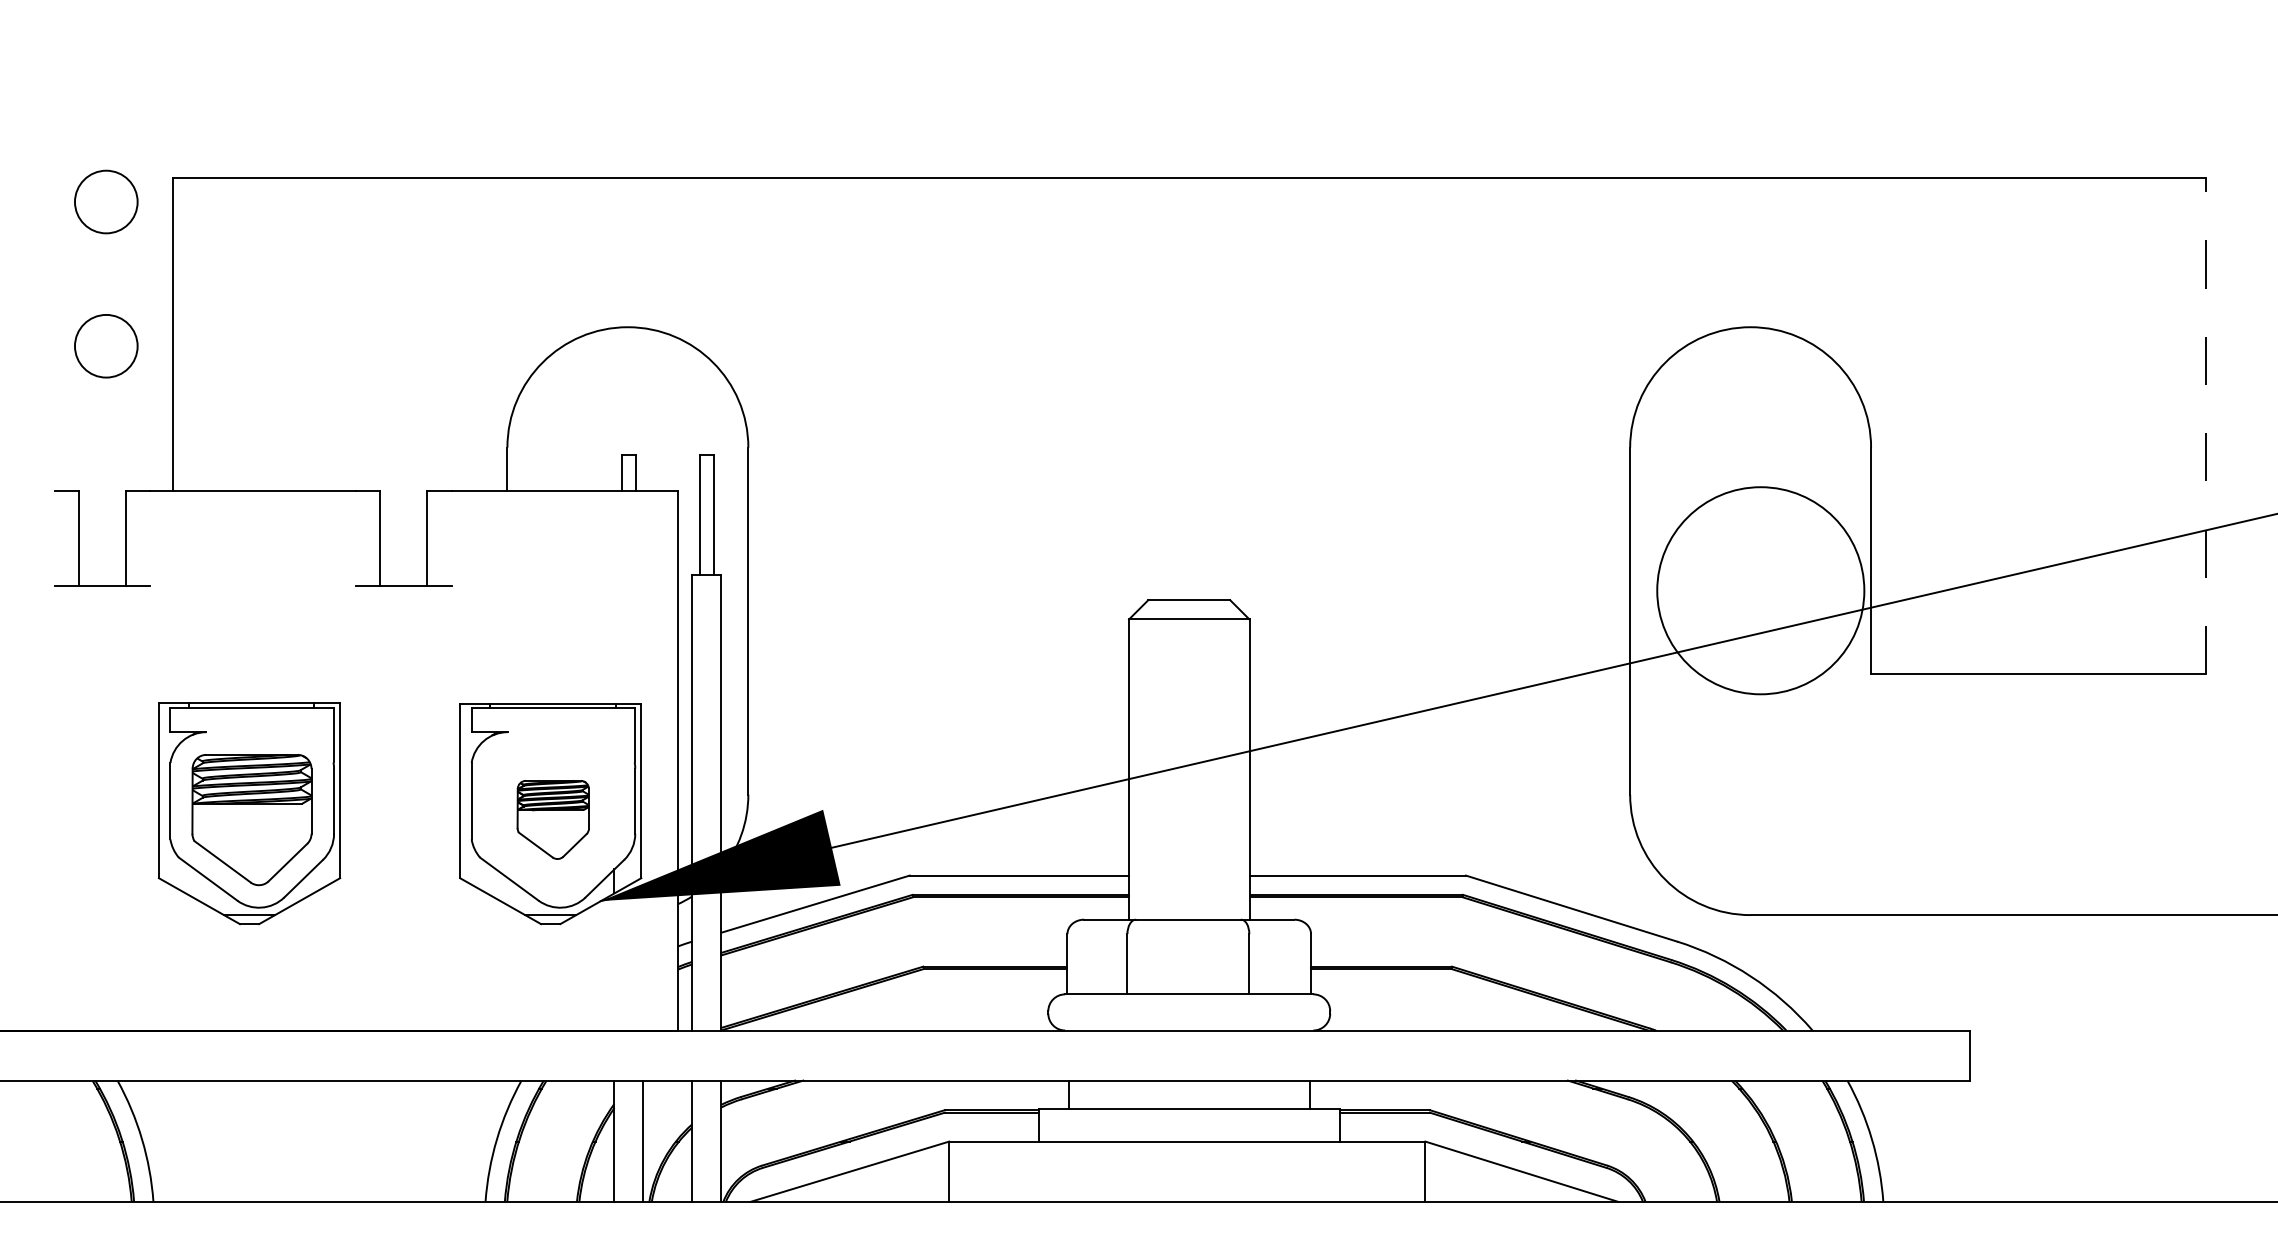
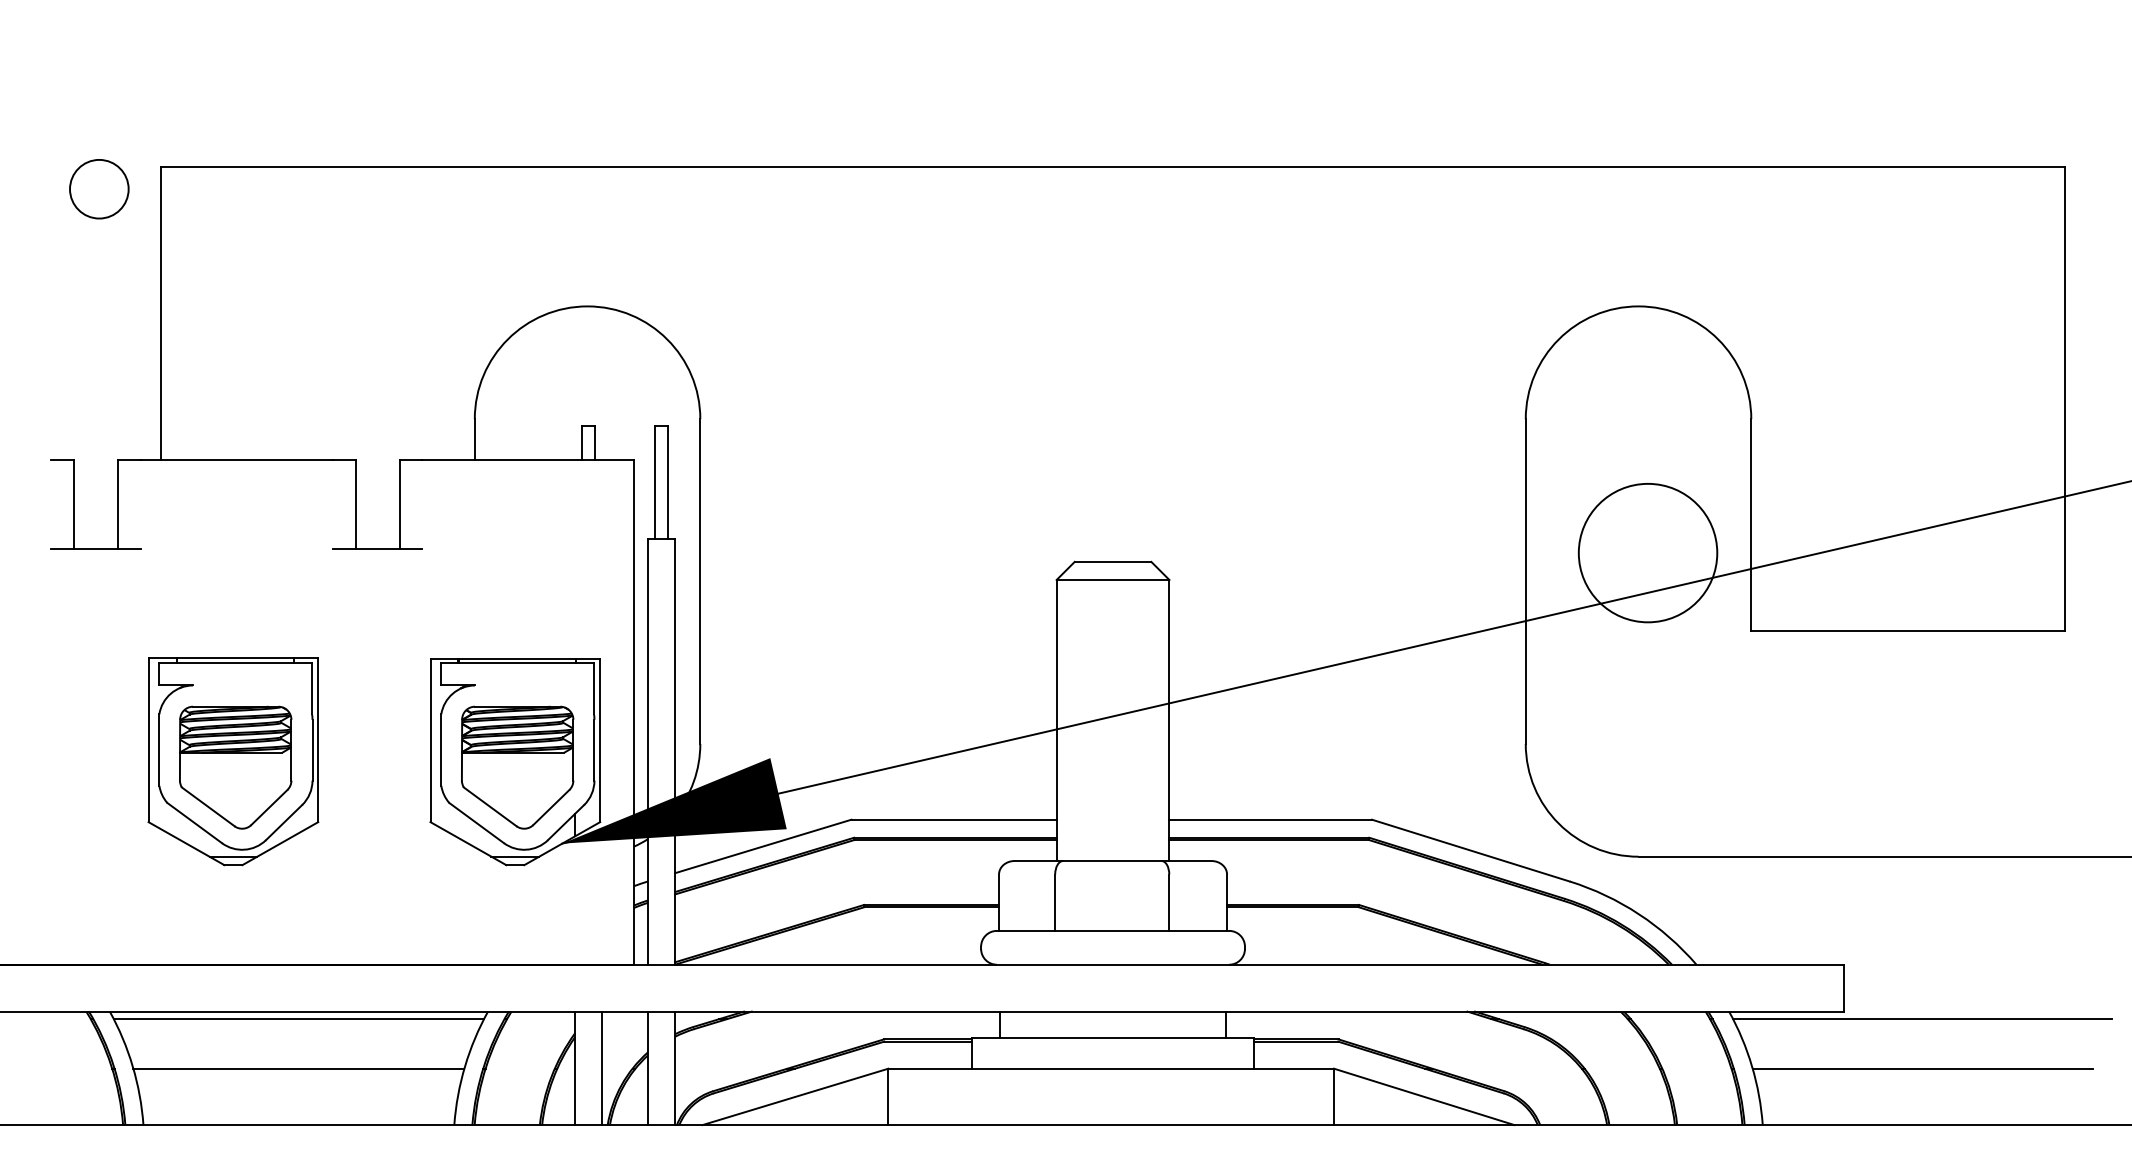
circle: (106, 346) -> (99, 324), removed
line: (2205, 425) -> (2064, 398), dashed -> solid
circle: (1760, 590) -> (1647, 552), size x0.71
part: (553, 819) -> (517, 767), size x1.67
line: (319, 1089) -> (298, 1019), added
line: (2053, 1089) -> (1922, 1019), added
line: (319, 1141) -> (298, 1068), added
line: (2053, 1141) -> (1922, 1068), added

